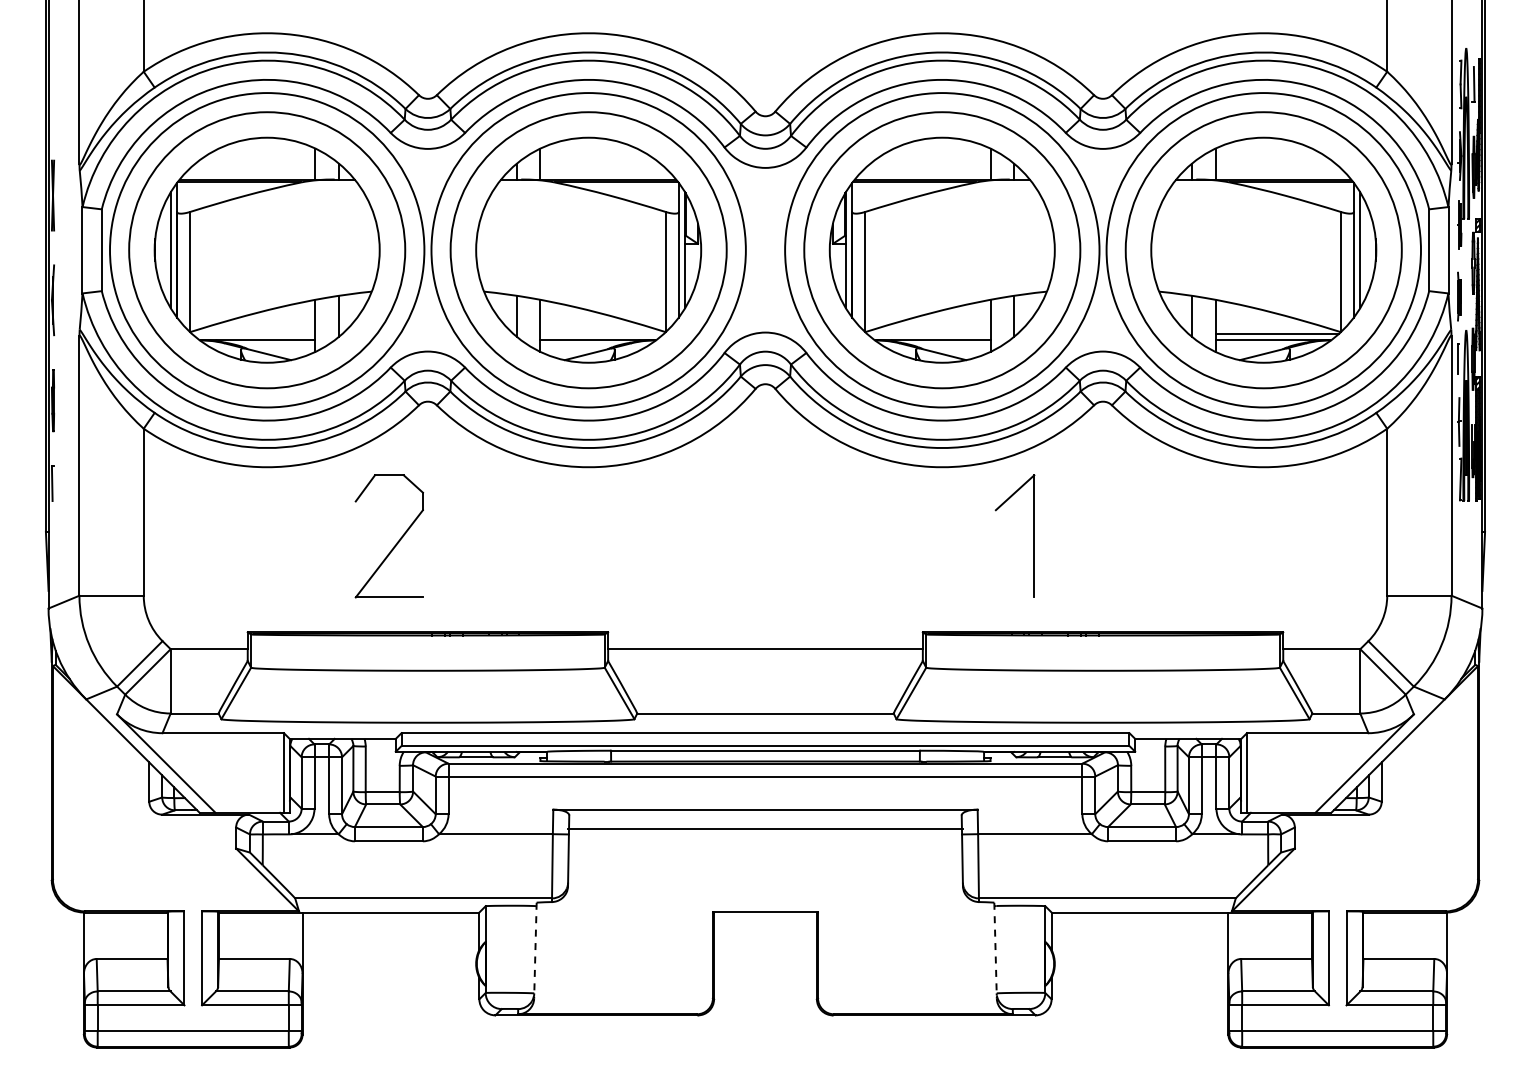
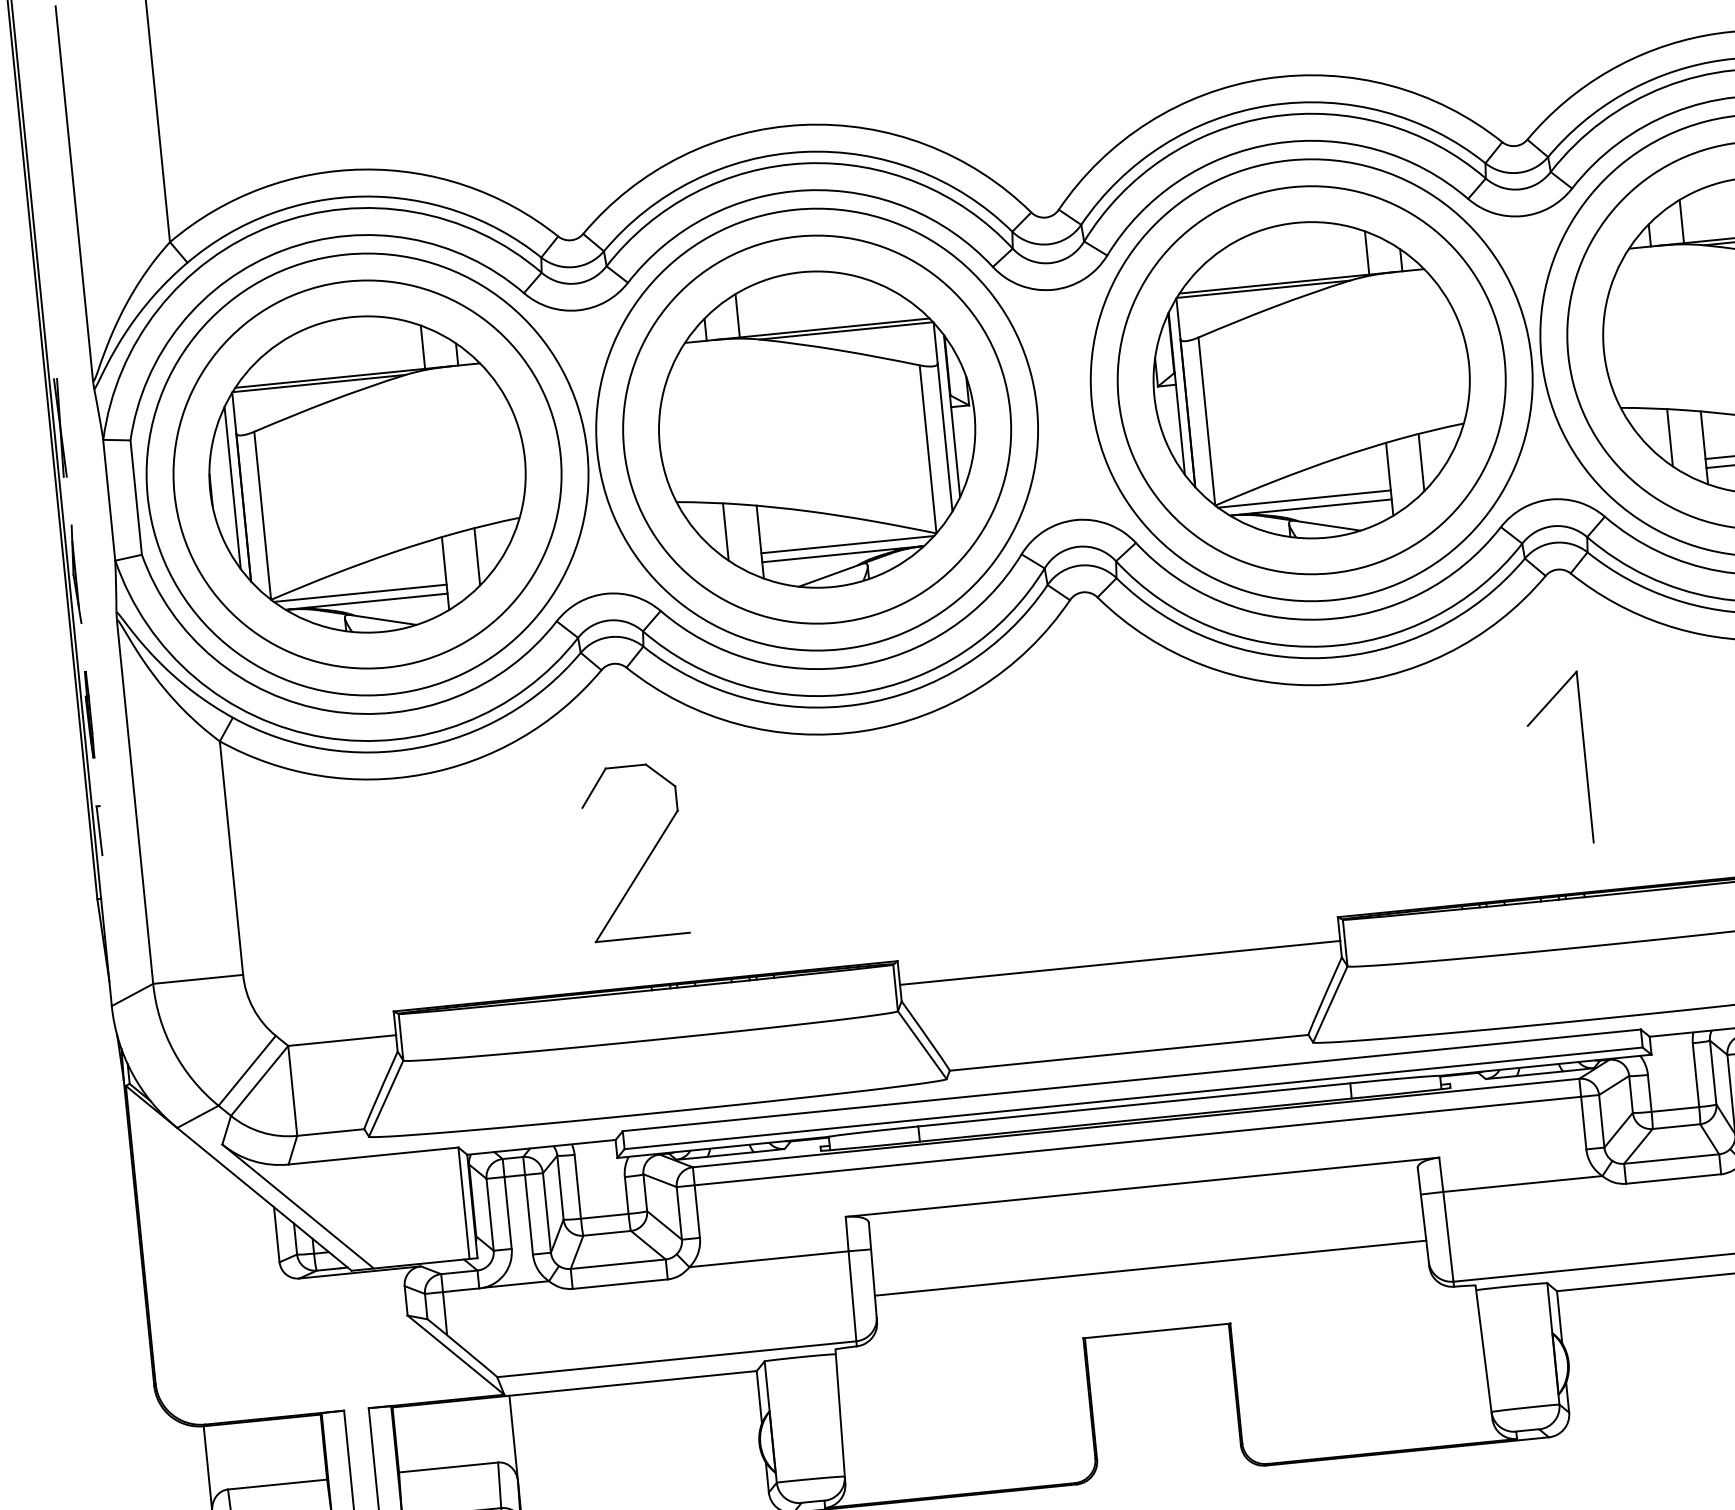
line: (253, 333) -> (360, 592), added
line: (601, 333) -> (846, 544), added
line: (928, 333) -> (1304, 498), added
part: (1033, 535) -> (1583, 756), moved
part: (396, 542) -> (645, 859), moved
line: (765, 829) -> (1150, 1268), moved
line: (535, 950) -> (840, 1416), dashed -> solid
line: (995, 950) -> (1483, 1352), dashed -> solid

